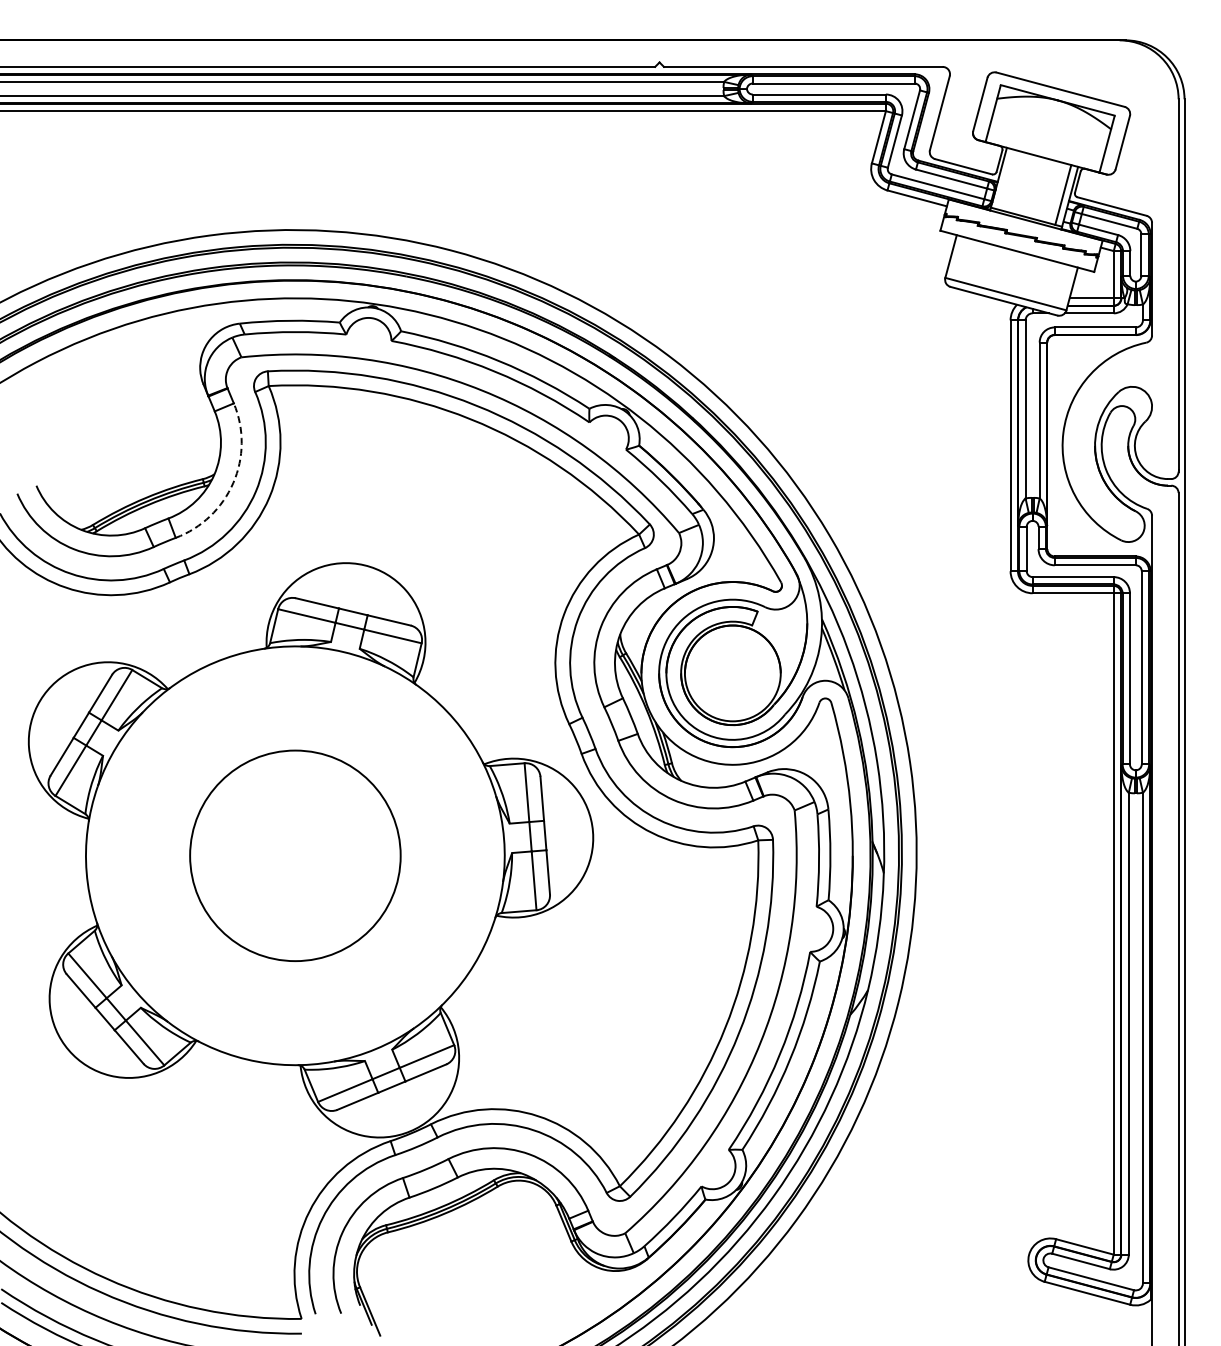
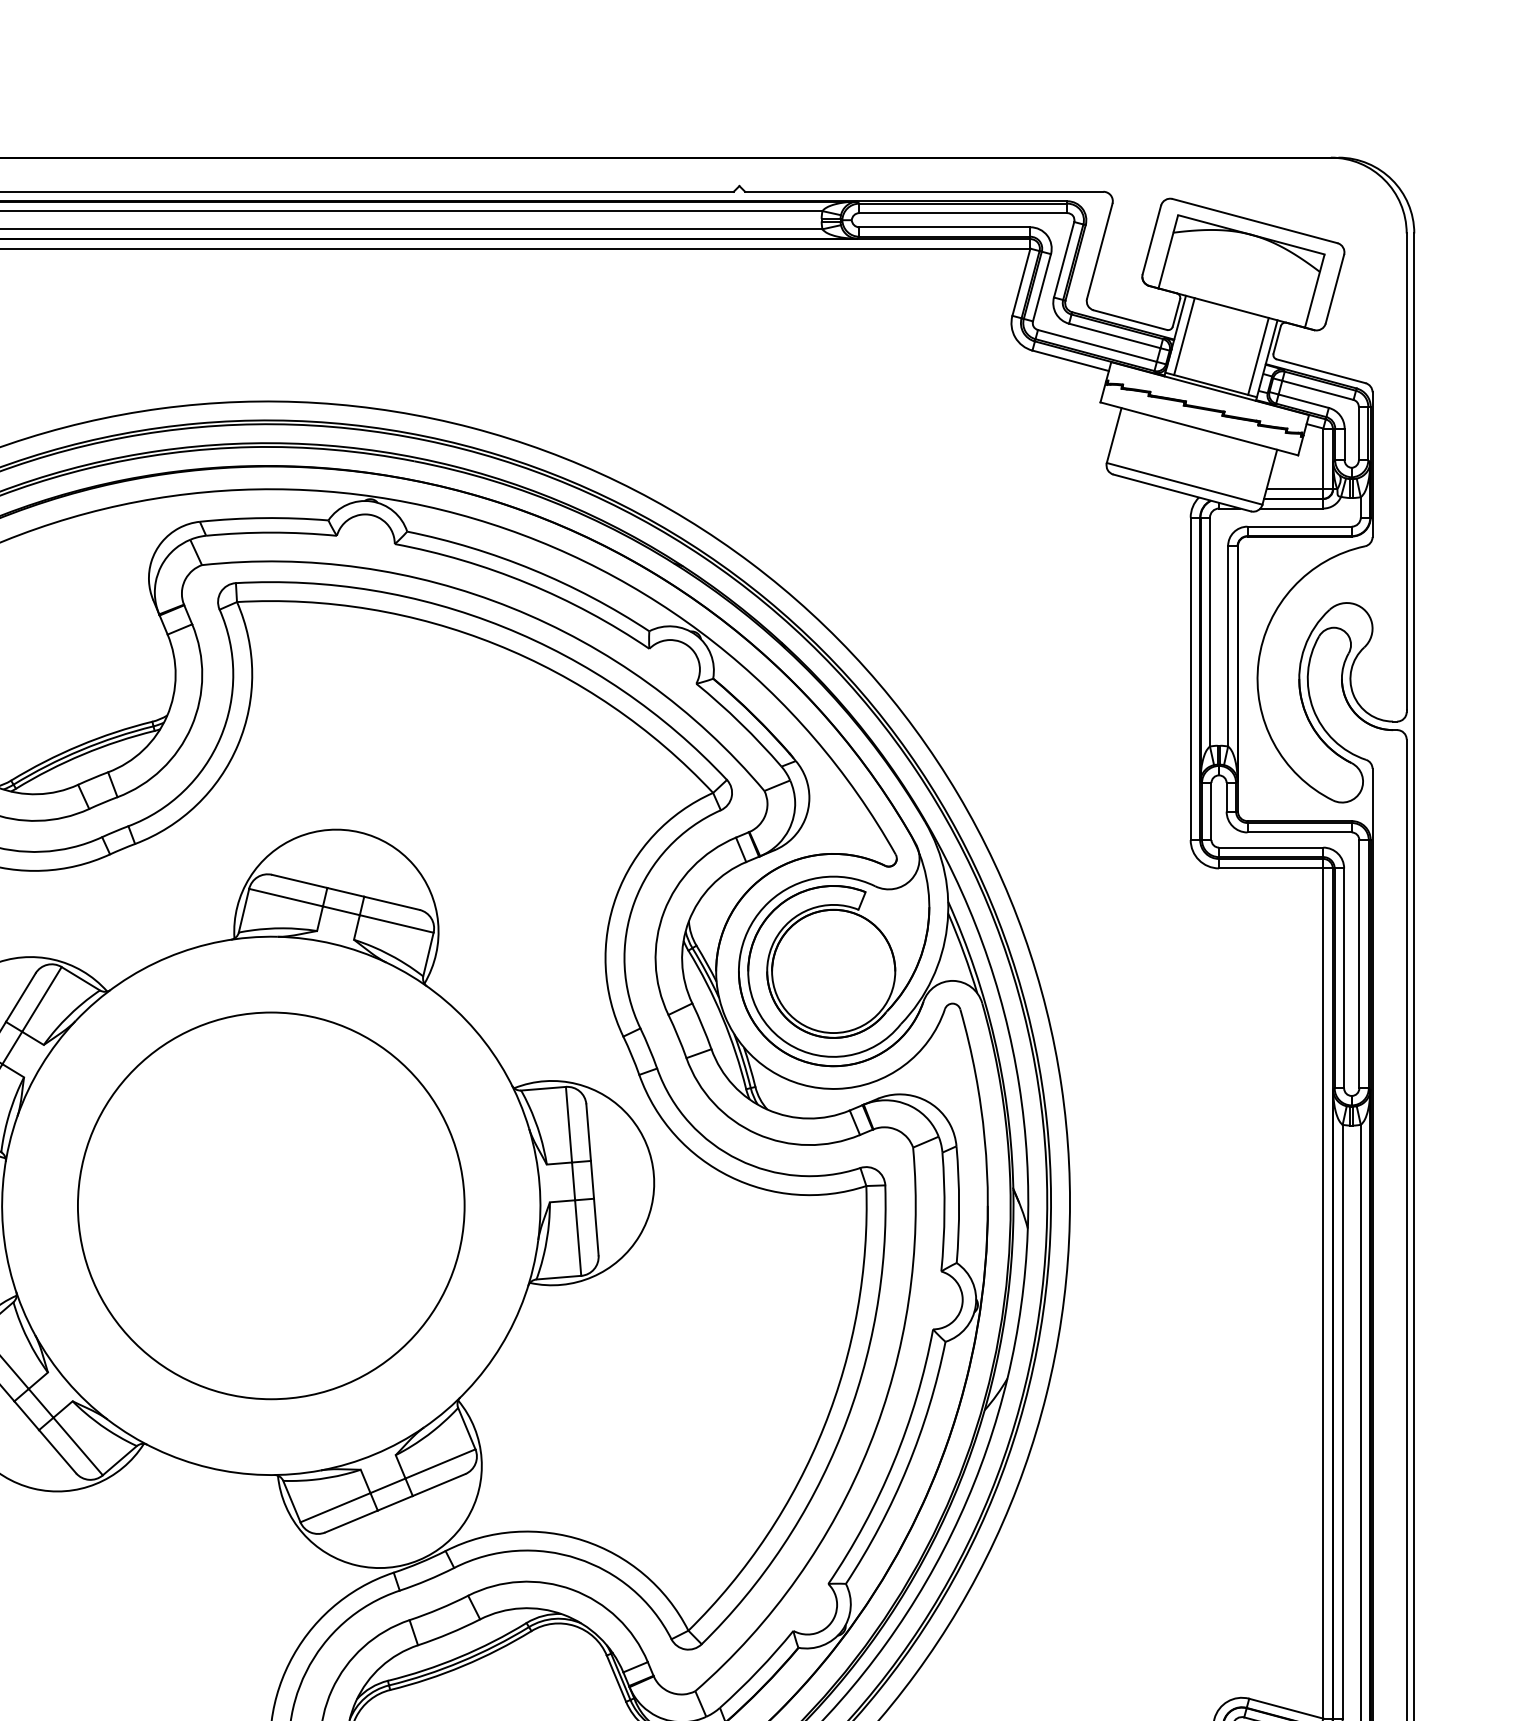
line: (1005, 179) -> (1184, 336), added
arc: (233, 482) -> (191, 726), dashed -> solid
circle: (295, 855) -> (271, 1205), size x1.43

